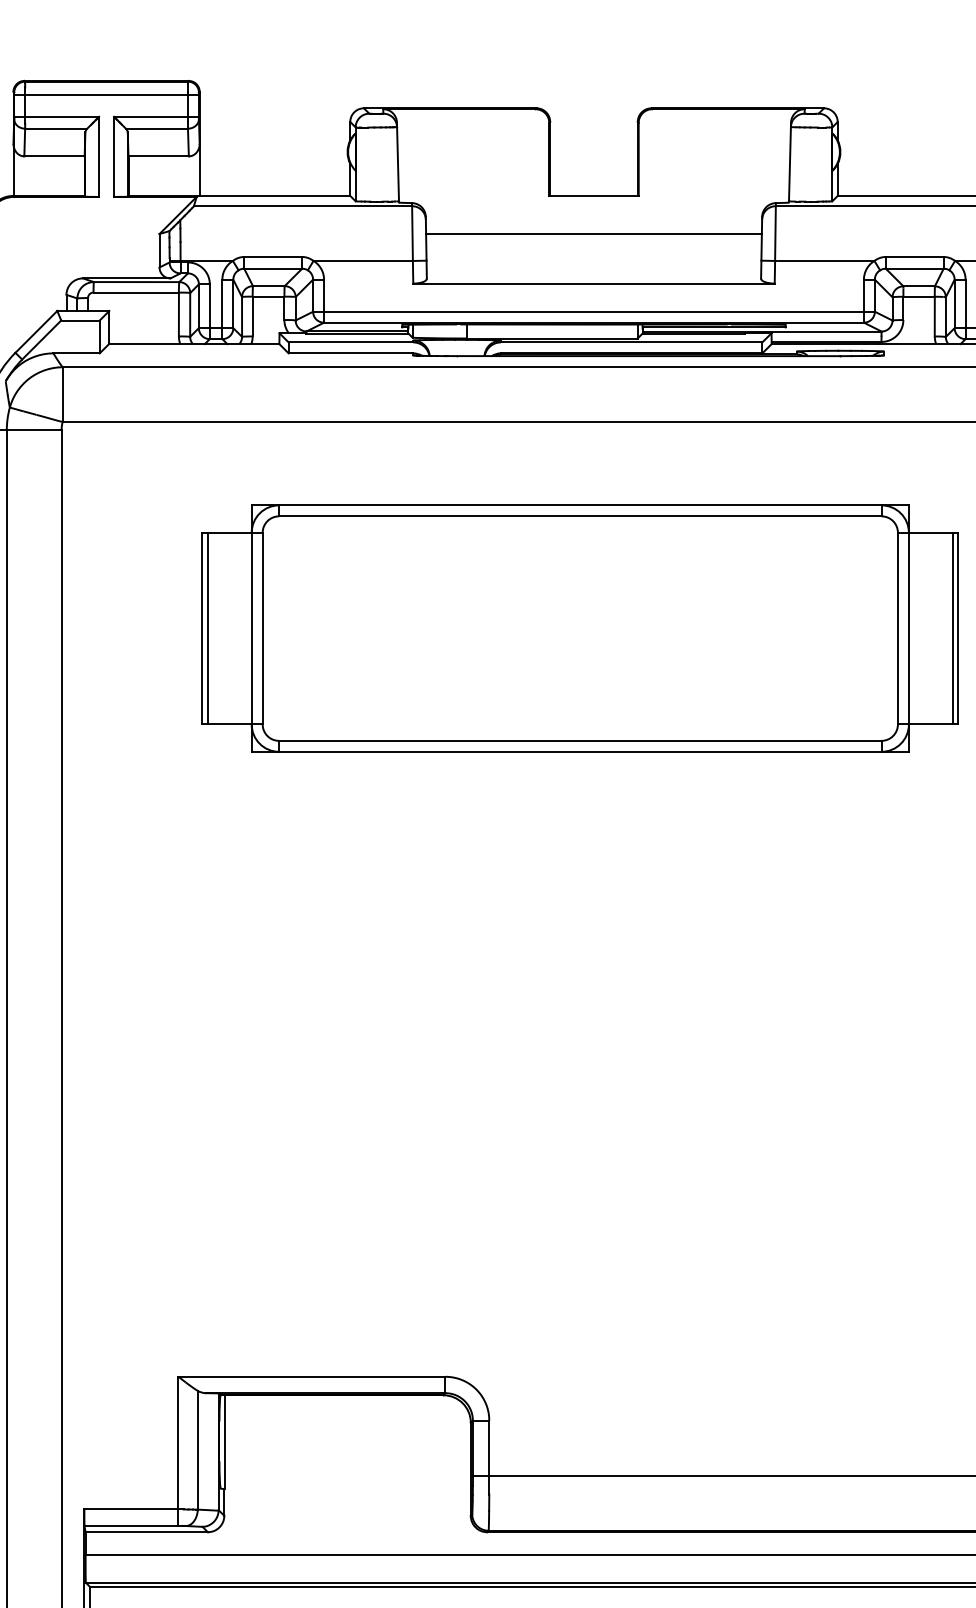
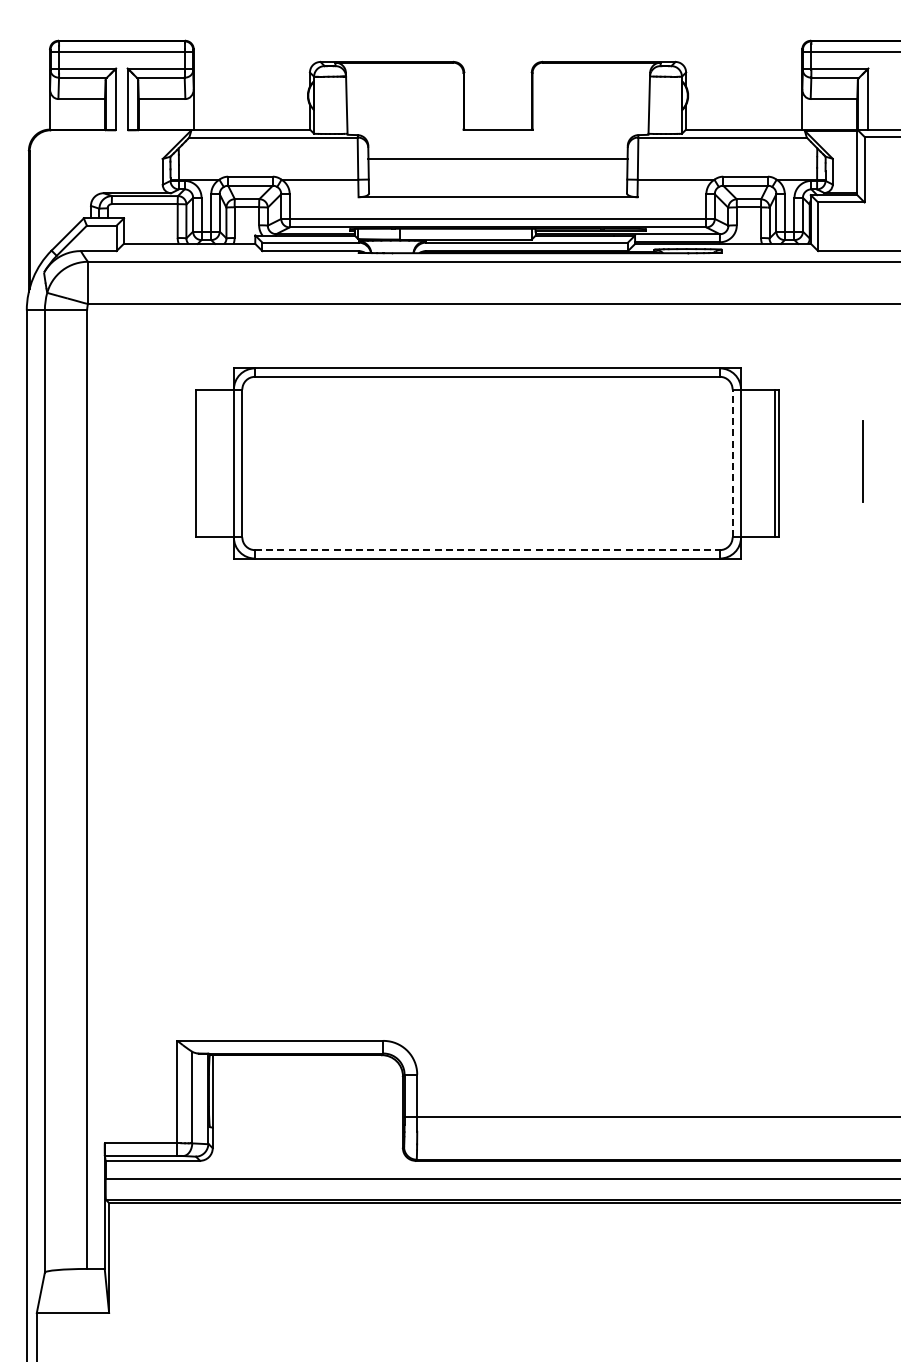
line: (208, 628) -> (200, 463), removed
line: (897, 628) -> (732, 463), solid -> dashed
line: (580, 741) -> (487, 550), solid -> dashed

